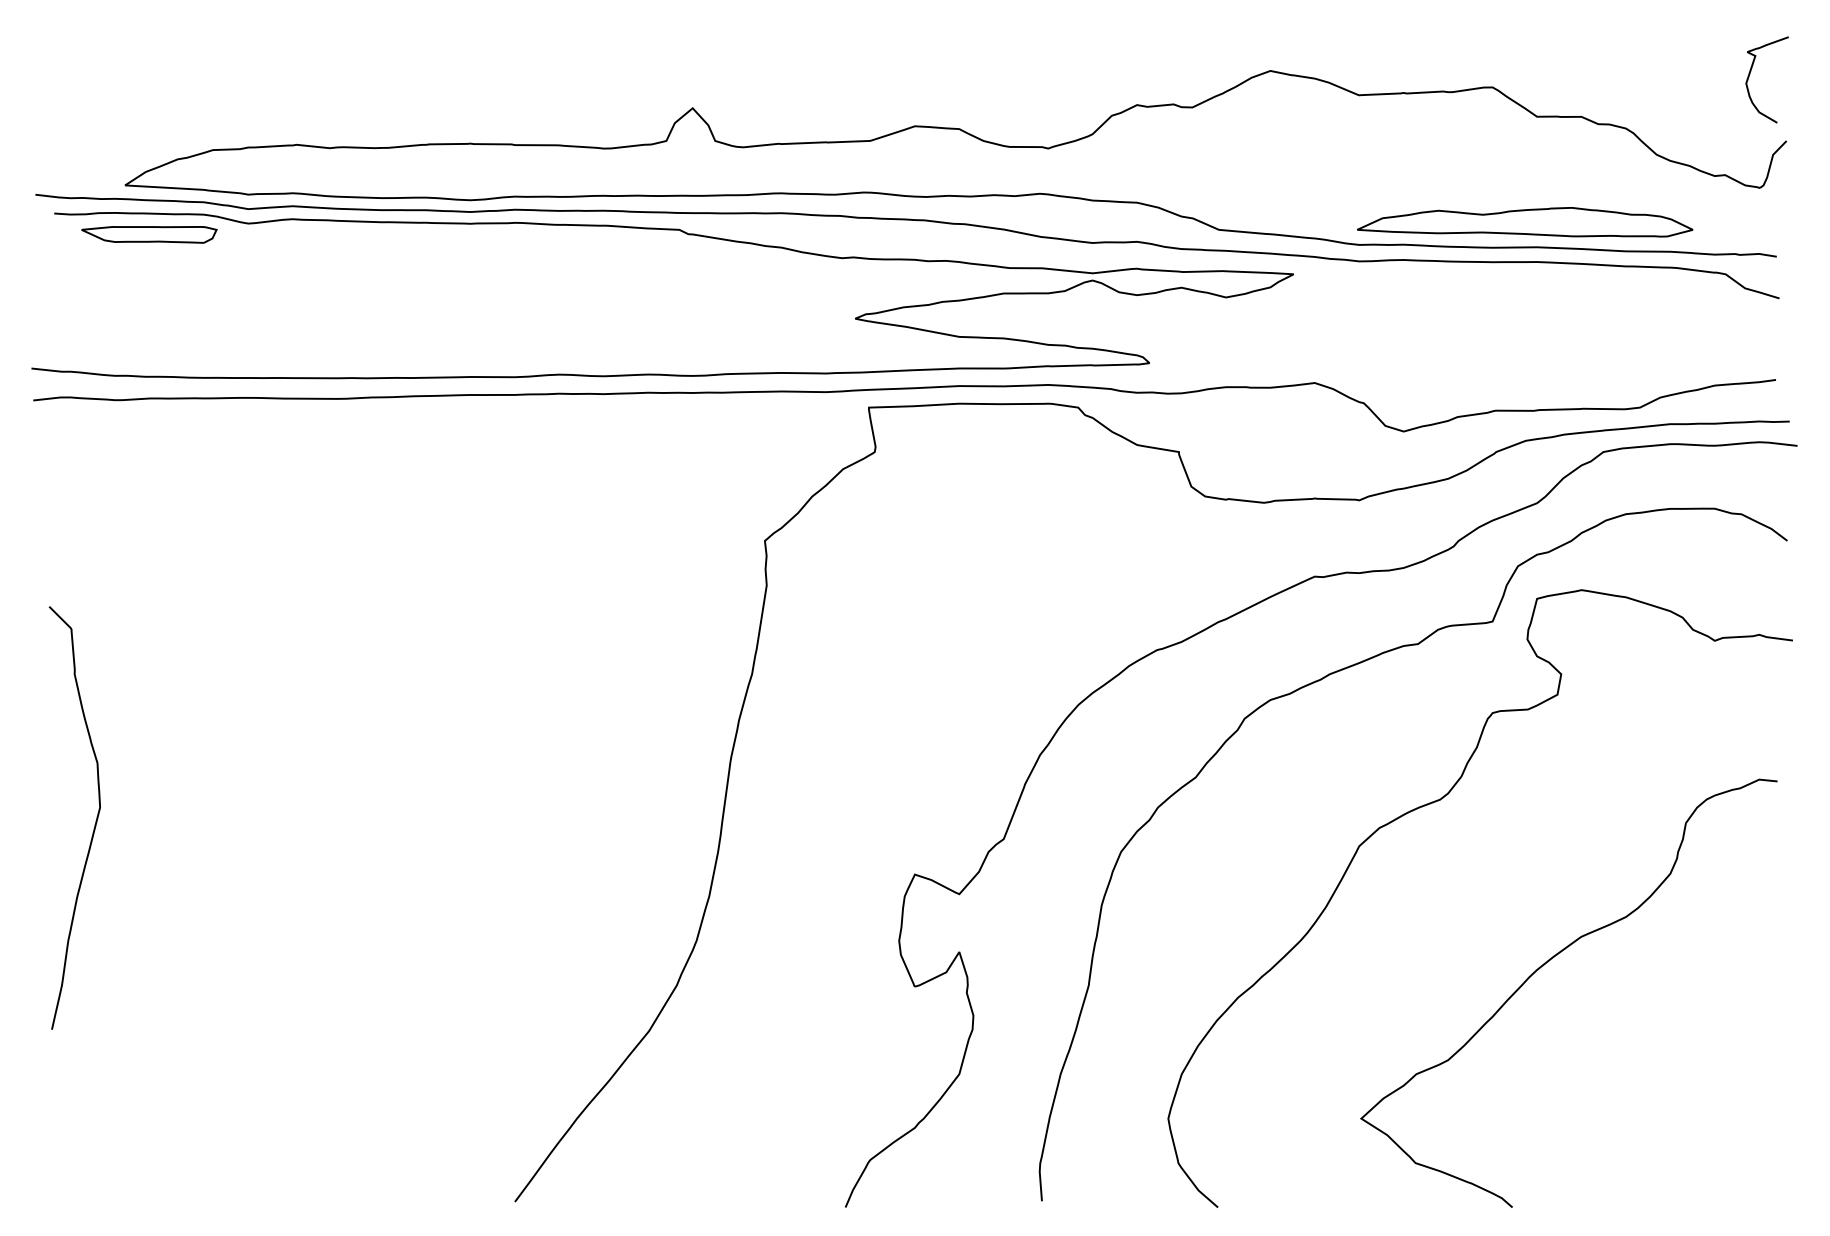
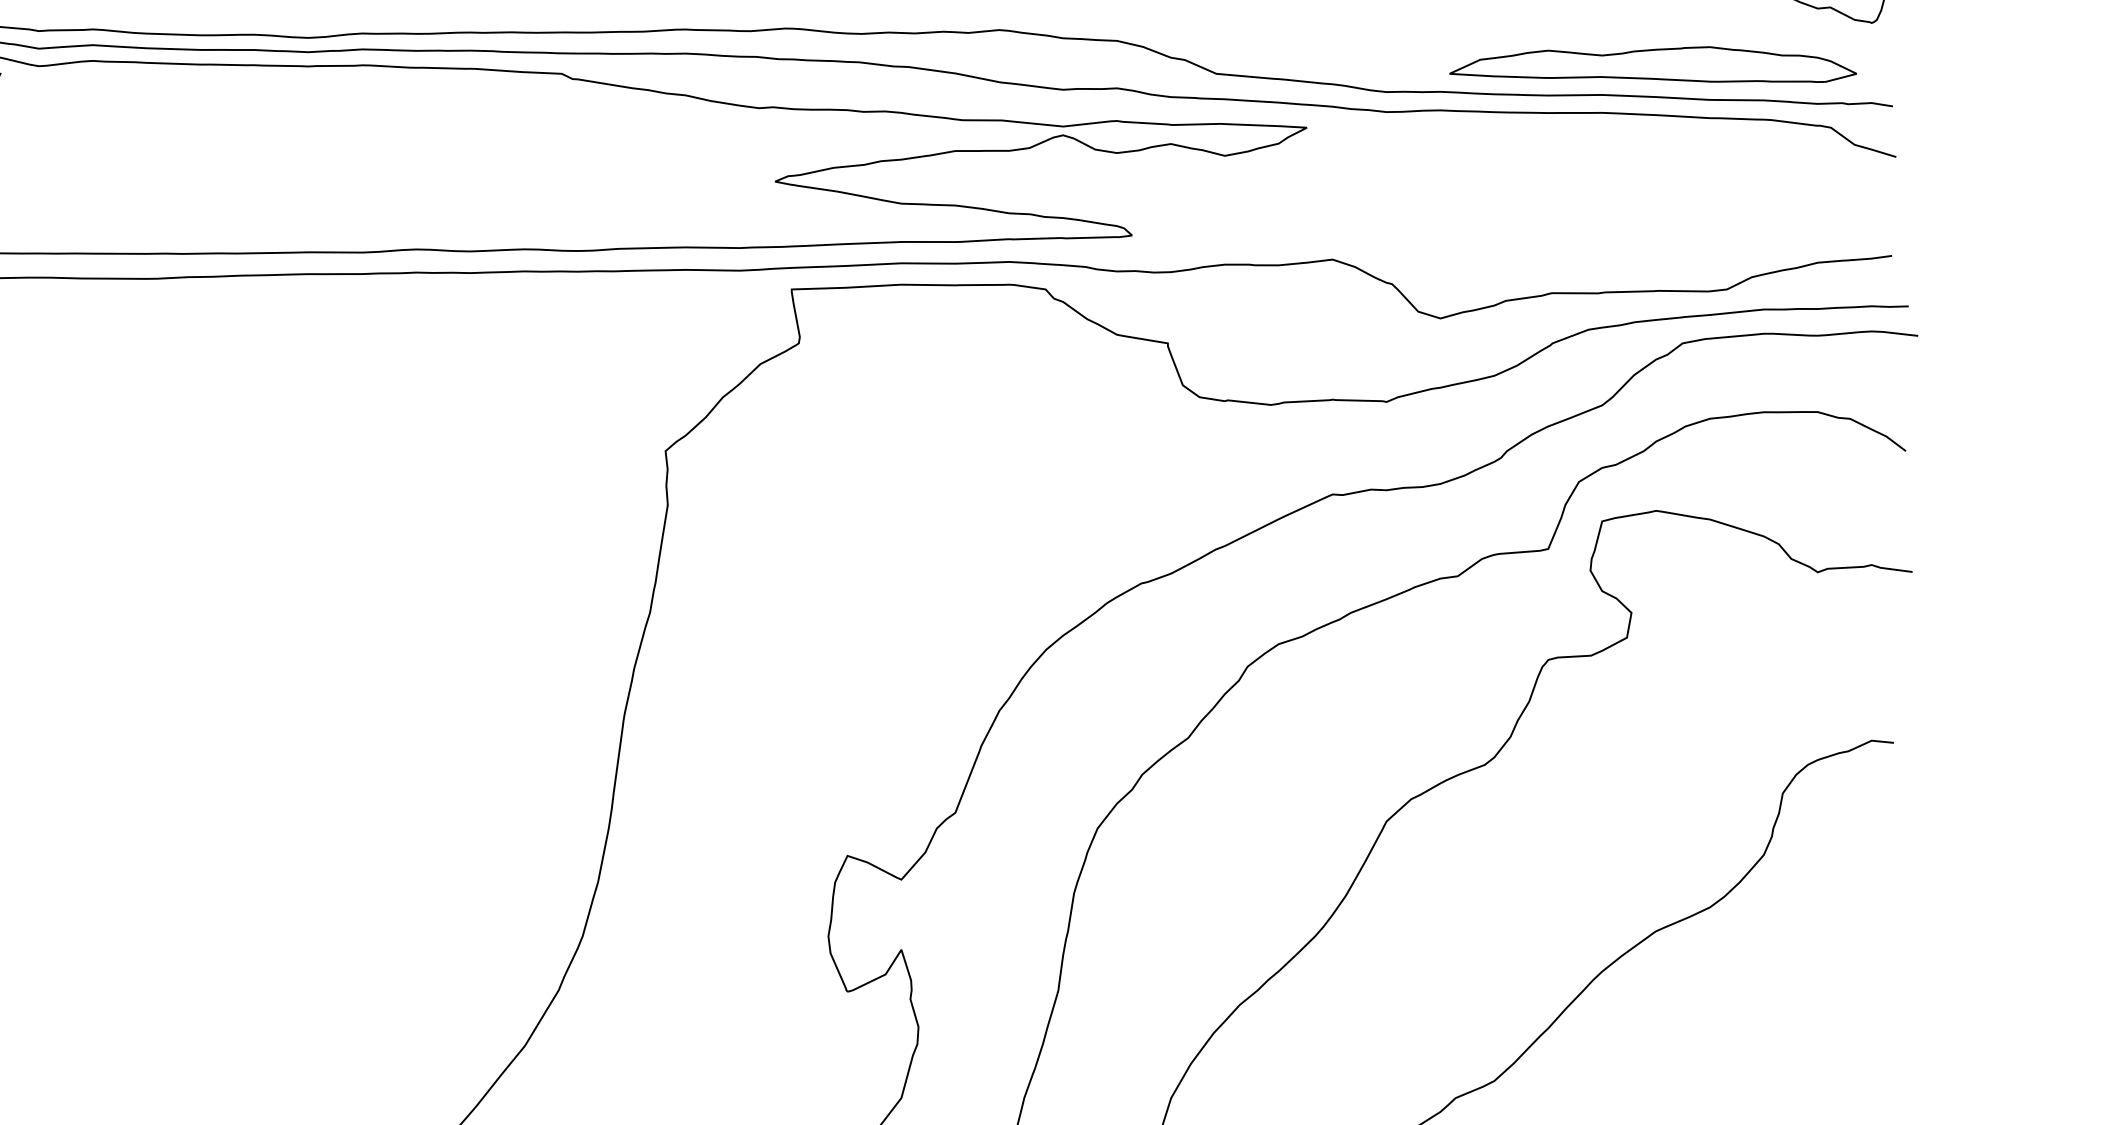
part: (1525, 222) -> (1653, 64), moved

